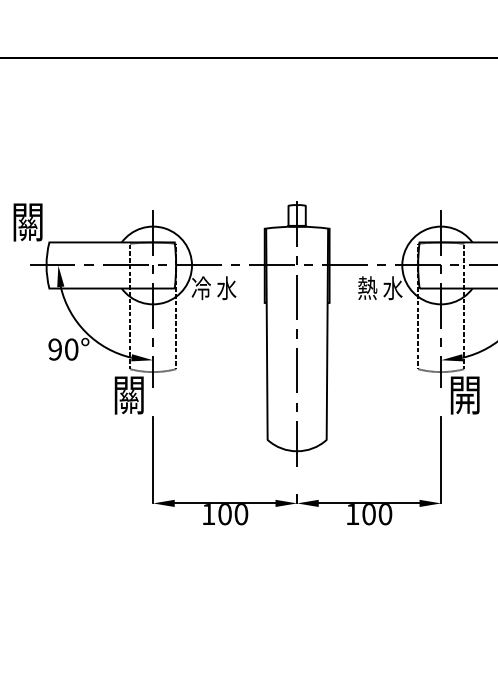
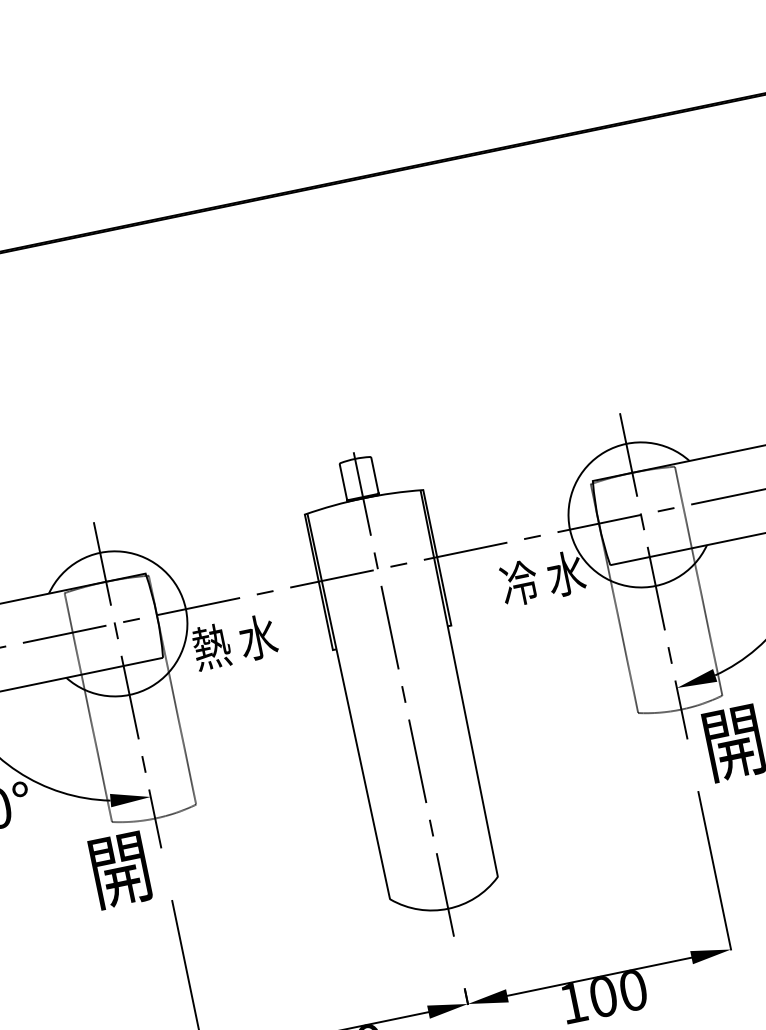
text: (201, 288) -> (211, 647), 冷 水 -> 熱 水
text: (381, 288) -> (540, 579), 熱 水 -> 冷 水
text: (130, 395) -> (122, 869), 關 -> 開

